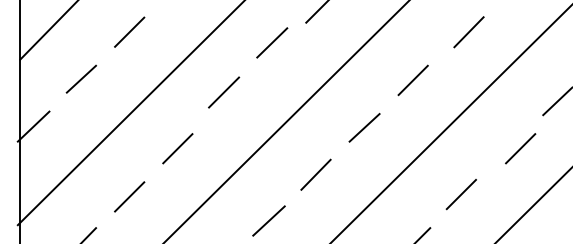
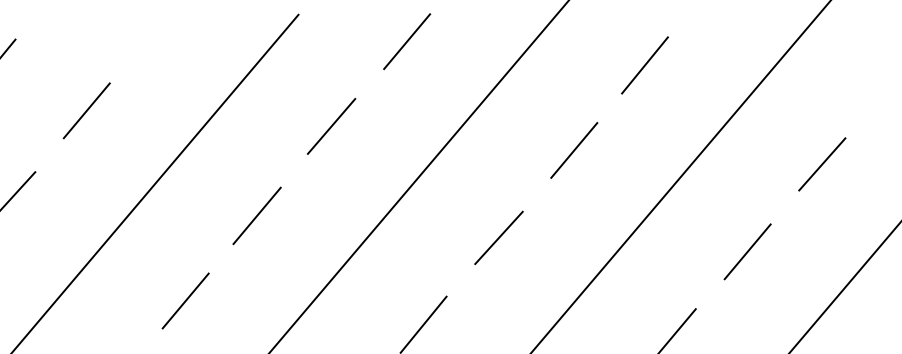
line: (468, 32) -> (644, 65), moved
line: (272, 42) -> (331, 125), moved
line: (224, 92) -> (257, 215), moved
line: (520, 148) -> (747, 251), moved

